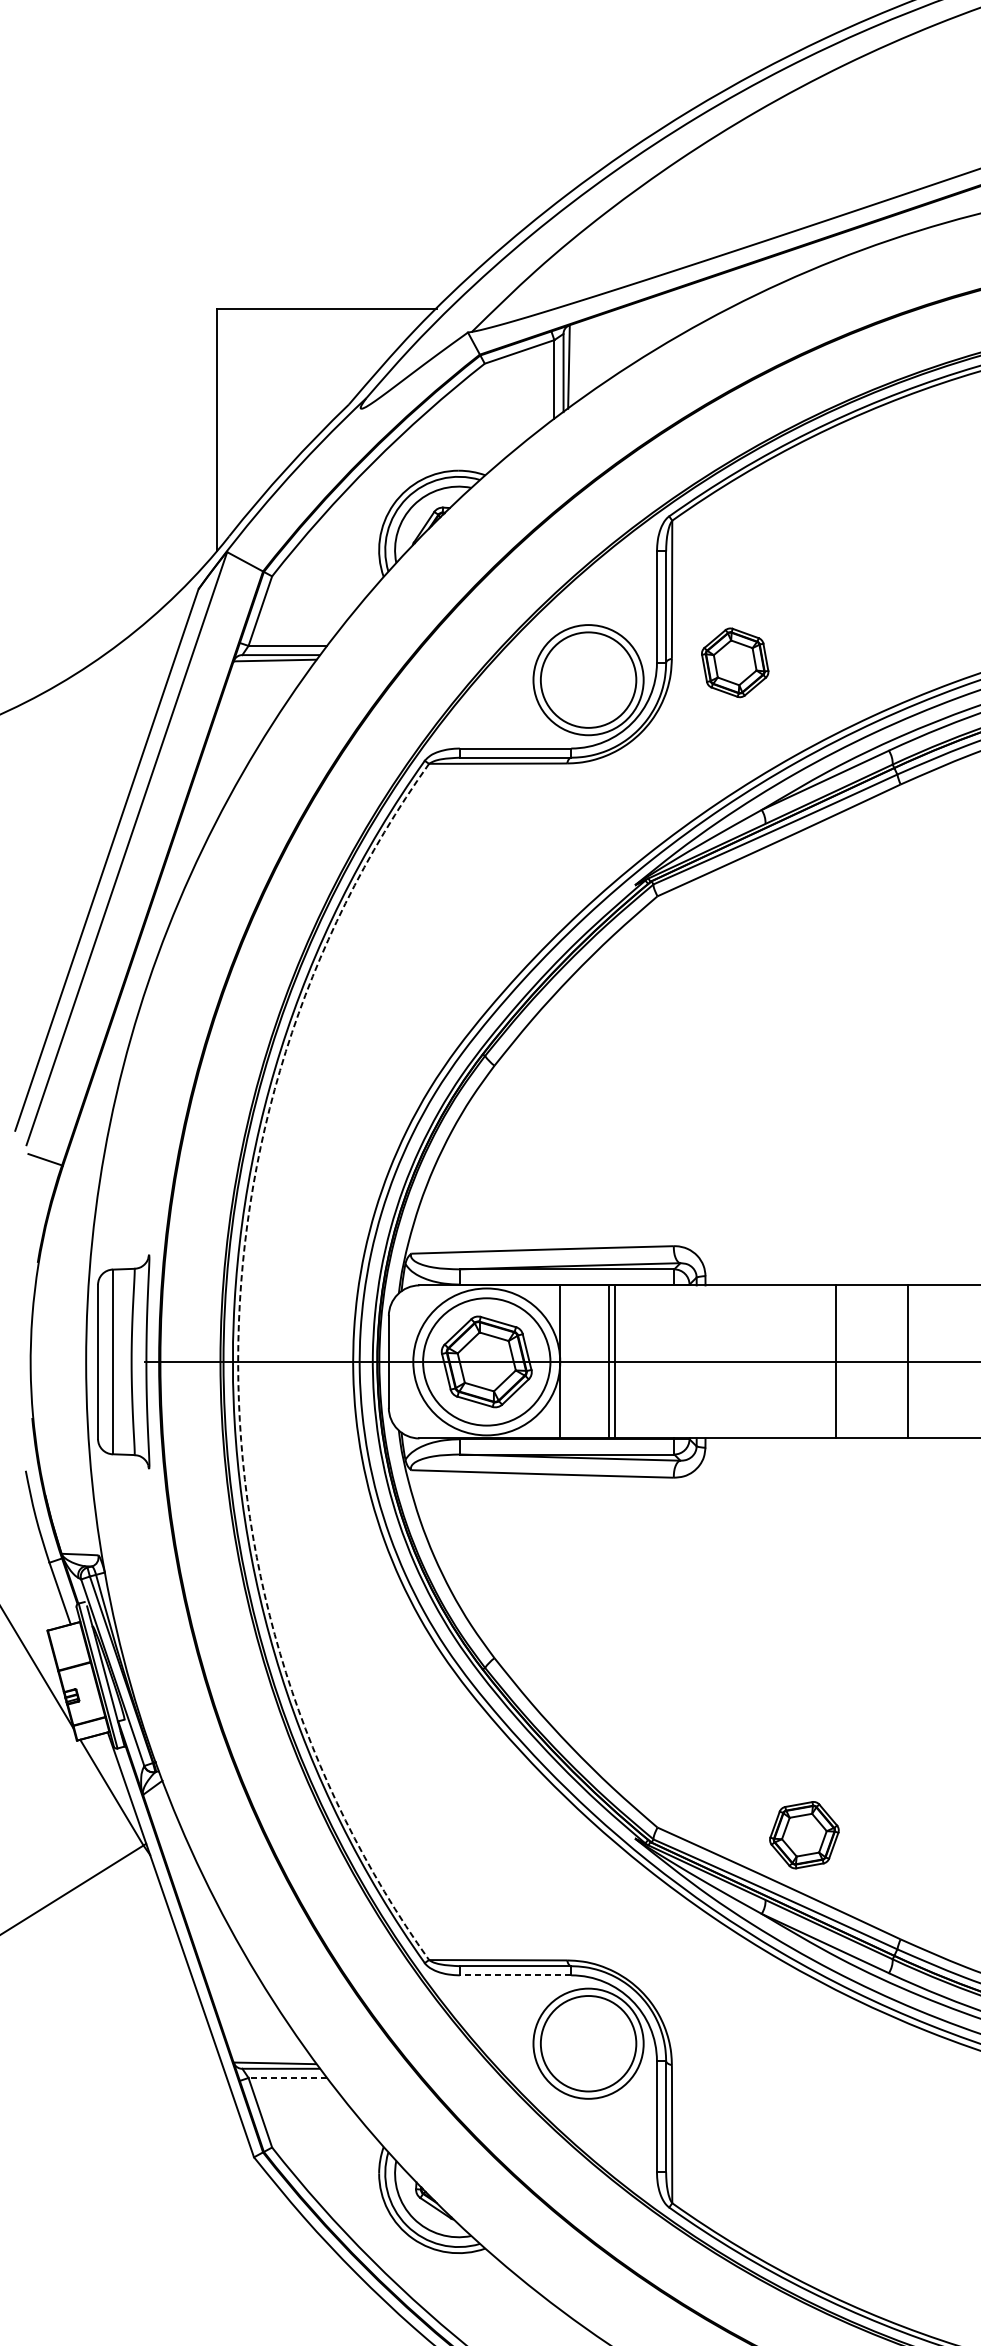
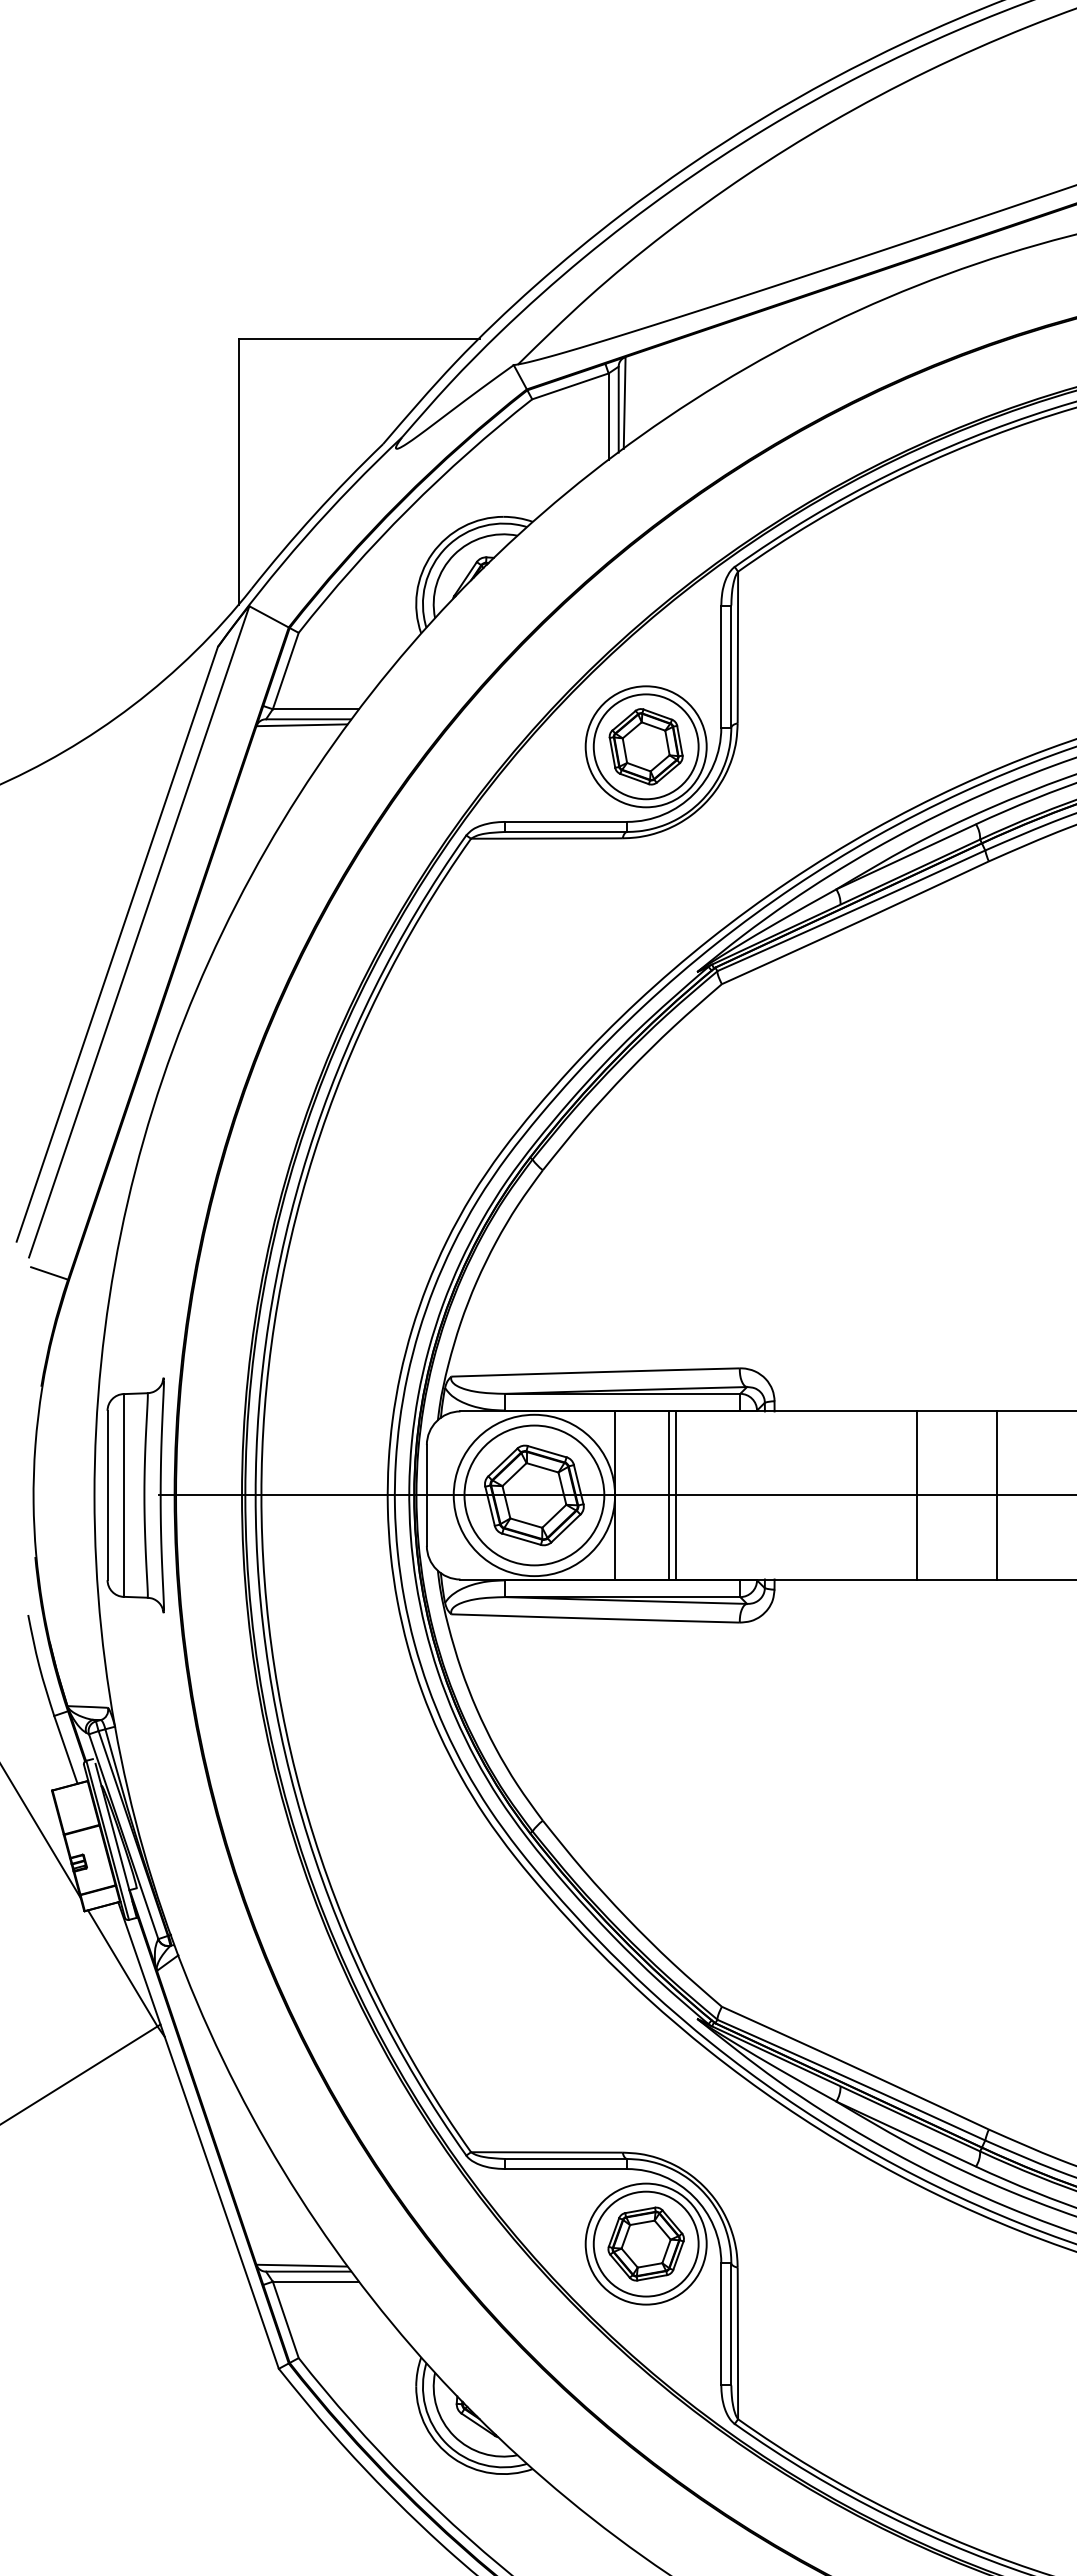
part: (734, 662) -> (645, 746), moved
arc: (238, 1361) -> (261, 1495), dashed -> solid
part: (803, 1834) -> (645, 2243), moved
line: (515, 1975) -> (565, 2169), dashed -> solid
line: (287, 2077) -> (315, 2281), dashed -> solid

